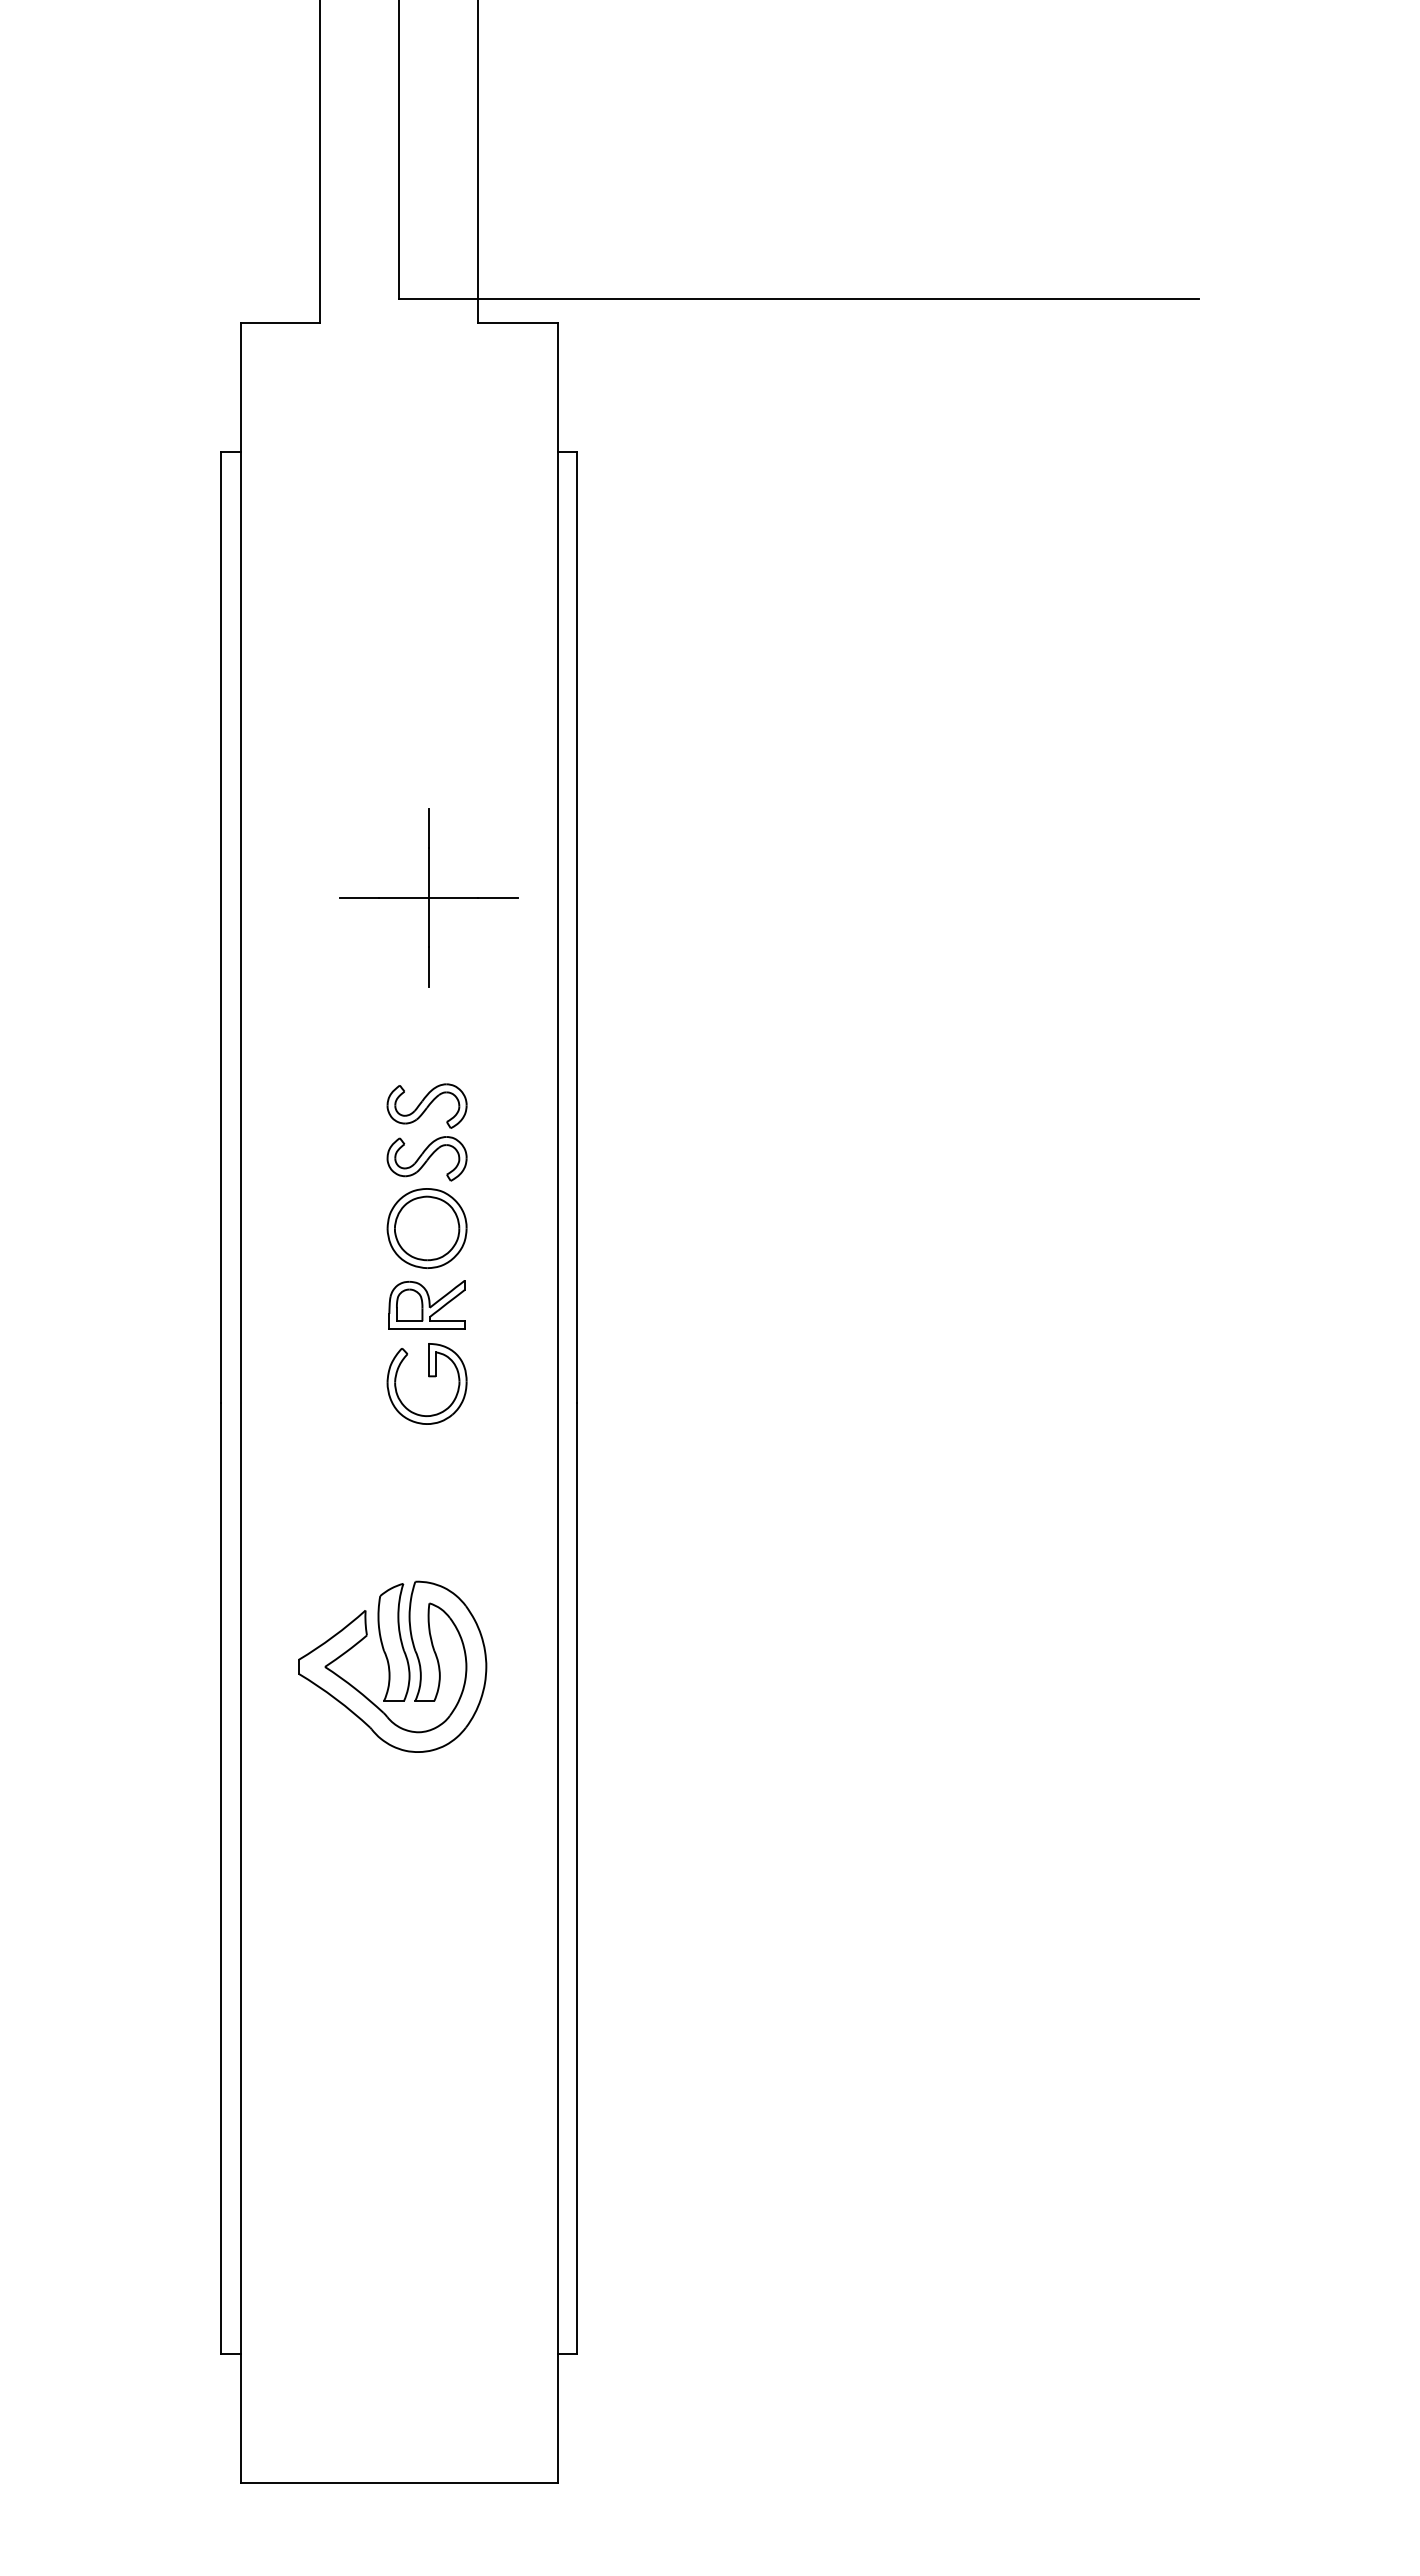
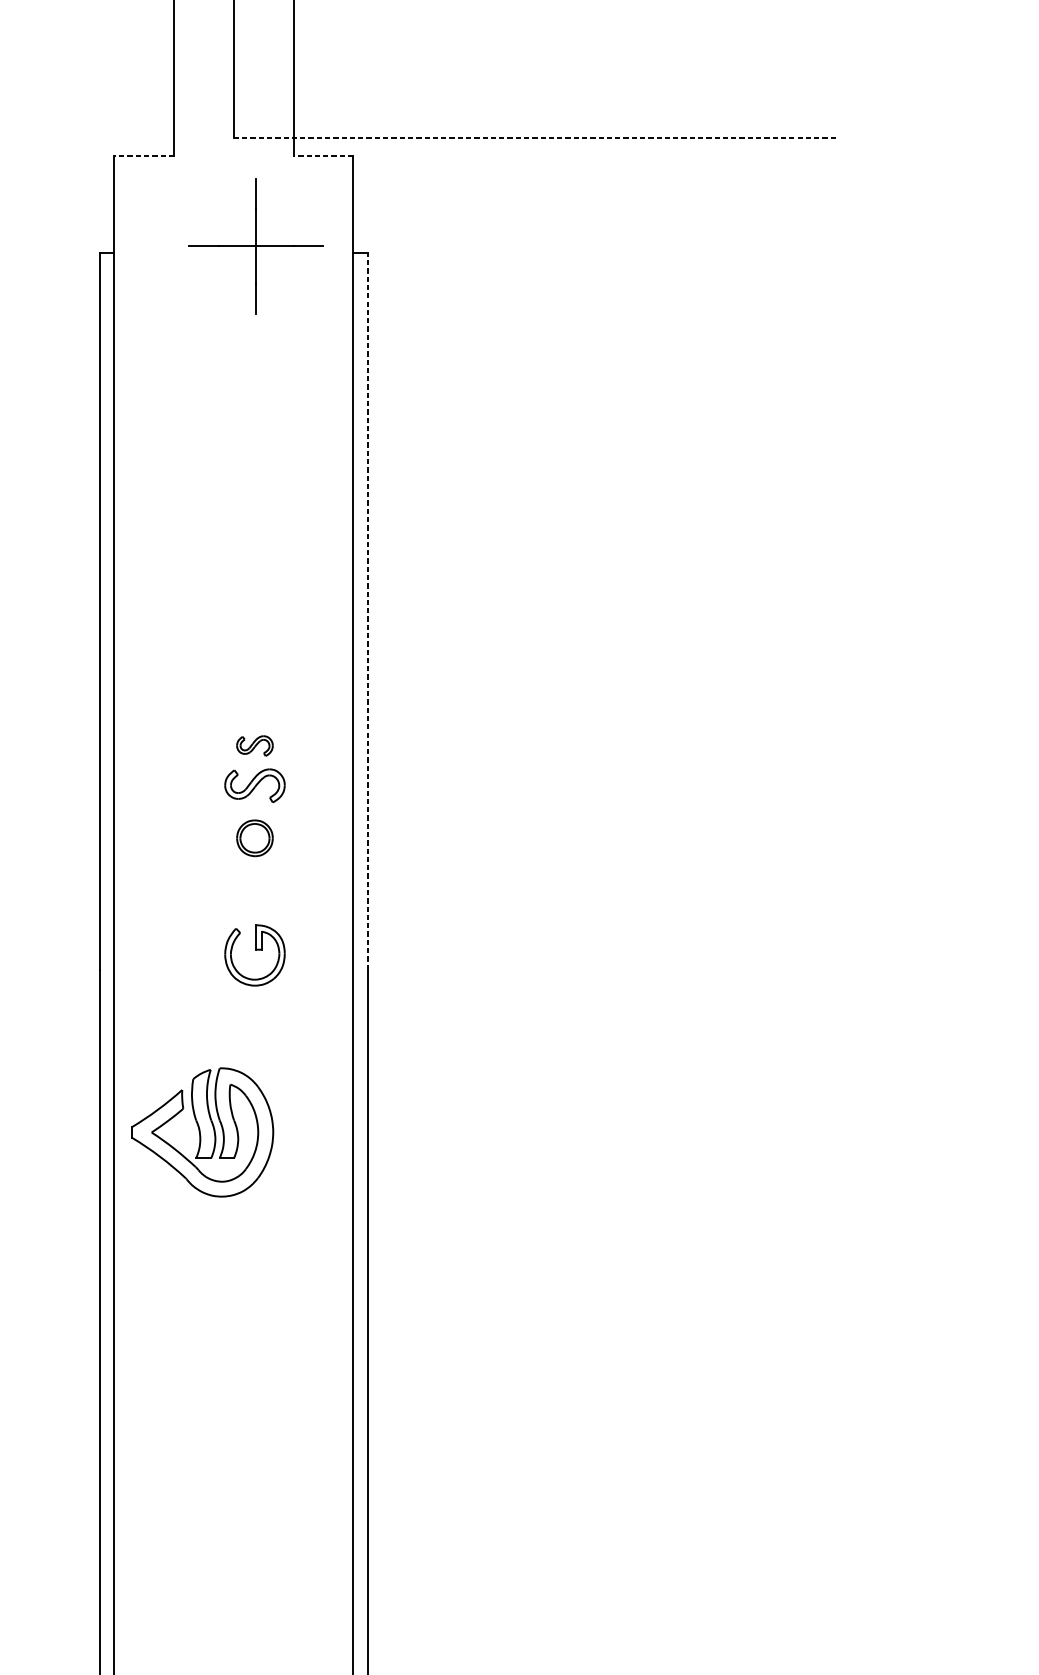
line: (799, 298) -> (535, 137), solid -> dashed
line: (280, 323) -> (144, 156), solid -> dashed
line: (517, 323) -> (323, 156), solid -> dashed
part: (428, 897) -> (256, 246), moved
line: (577, 927) -> (368, 611), solid -> dashed
part: (426, 1105) -> (254, 745), size x0.6
part: (426, 1228) -> (254, 838), size x0.6
part: (426, 1304) -> (254, 895), removed
part: (392, 1666) -> (202, 1132), moved

